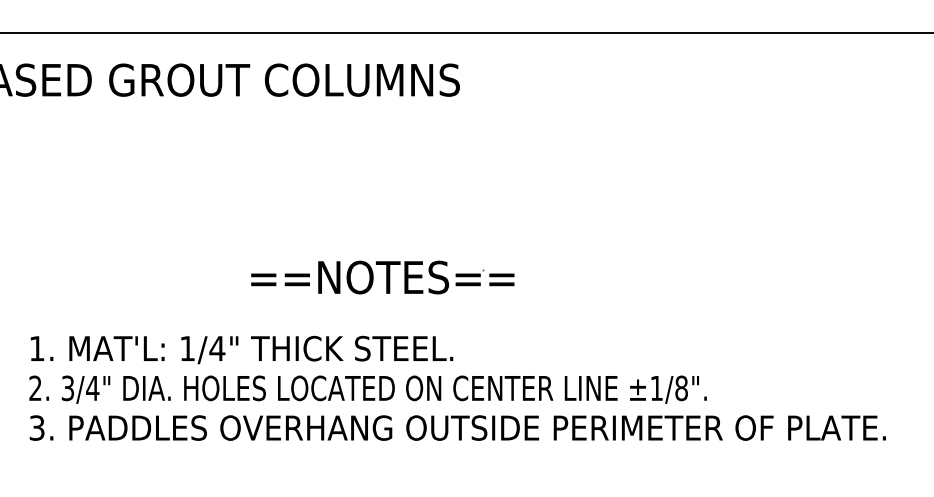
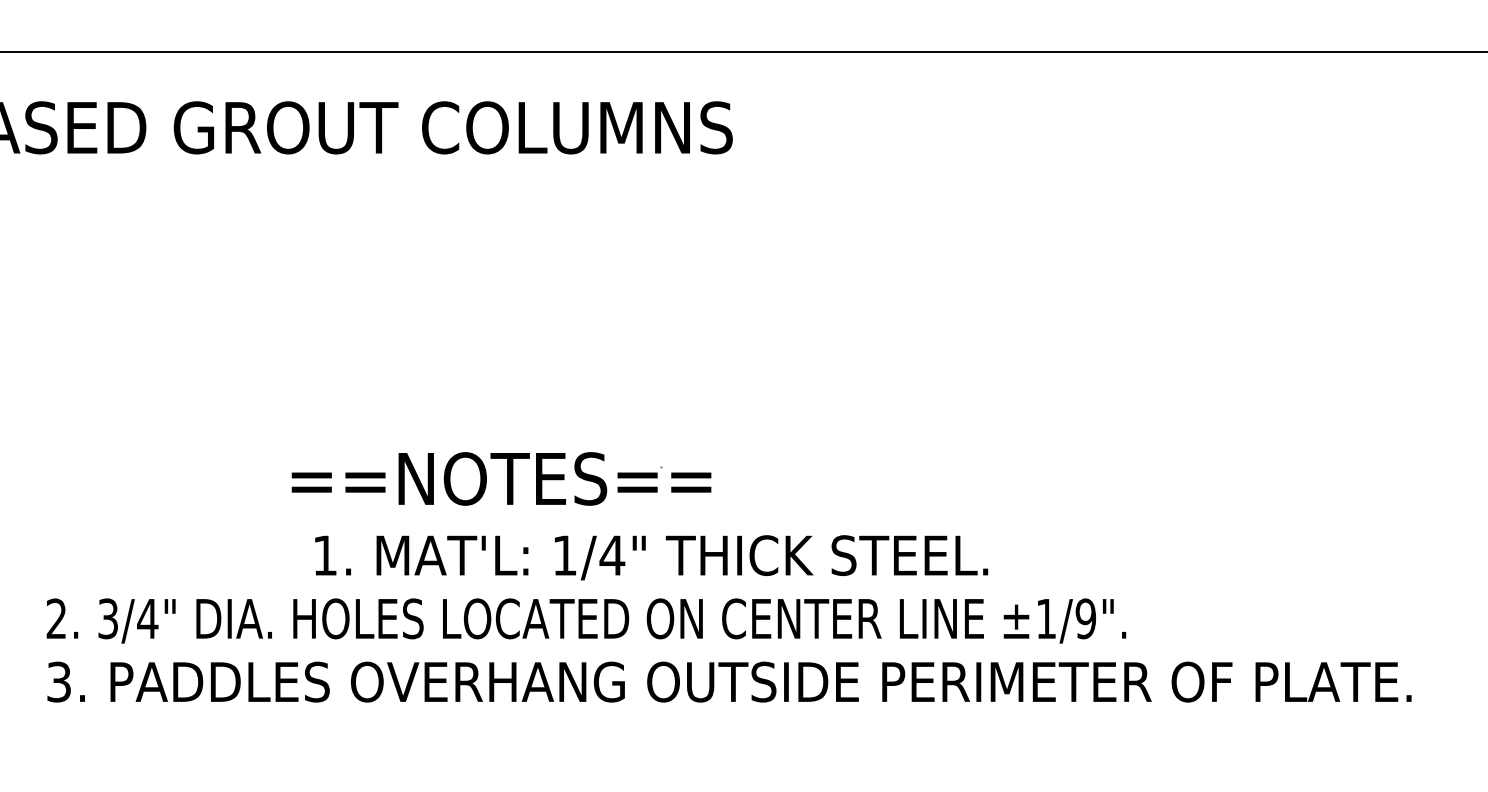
part: (382, 277) -> (501, 478), moved
text: (241, 349) -> (650, 556), moved
text: (681, 388) -> (1085, 619), ±1/8". -> ±1/9".

